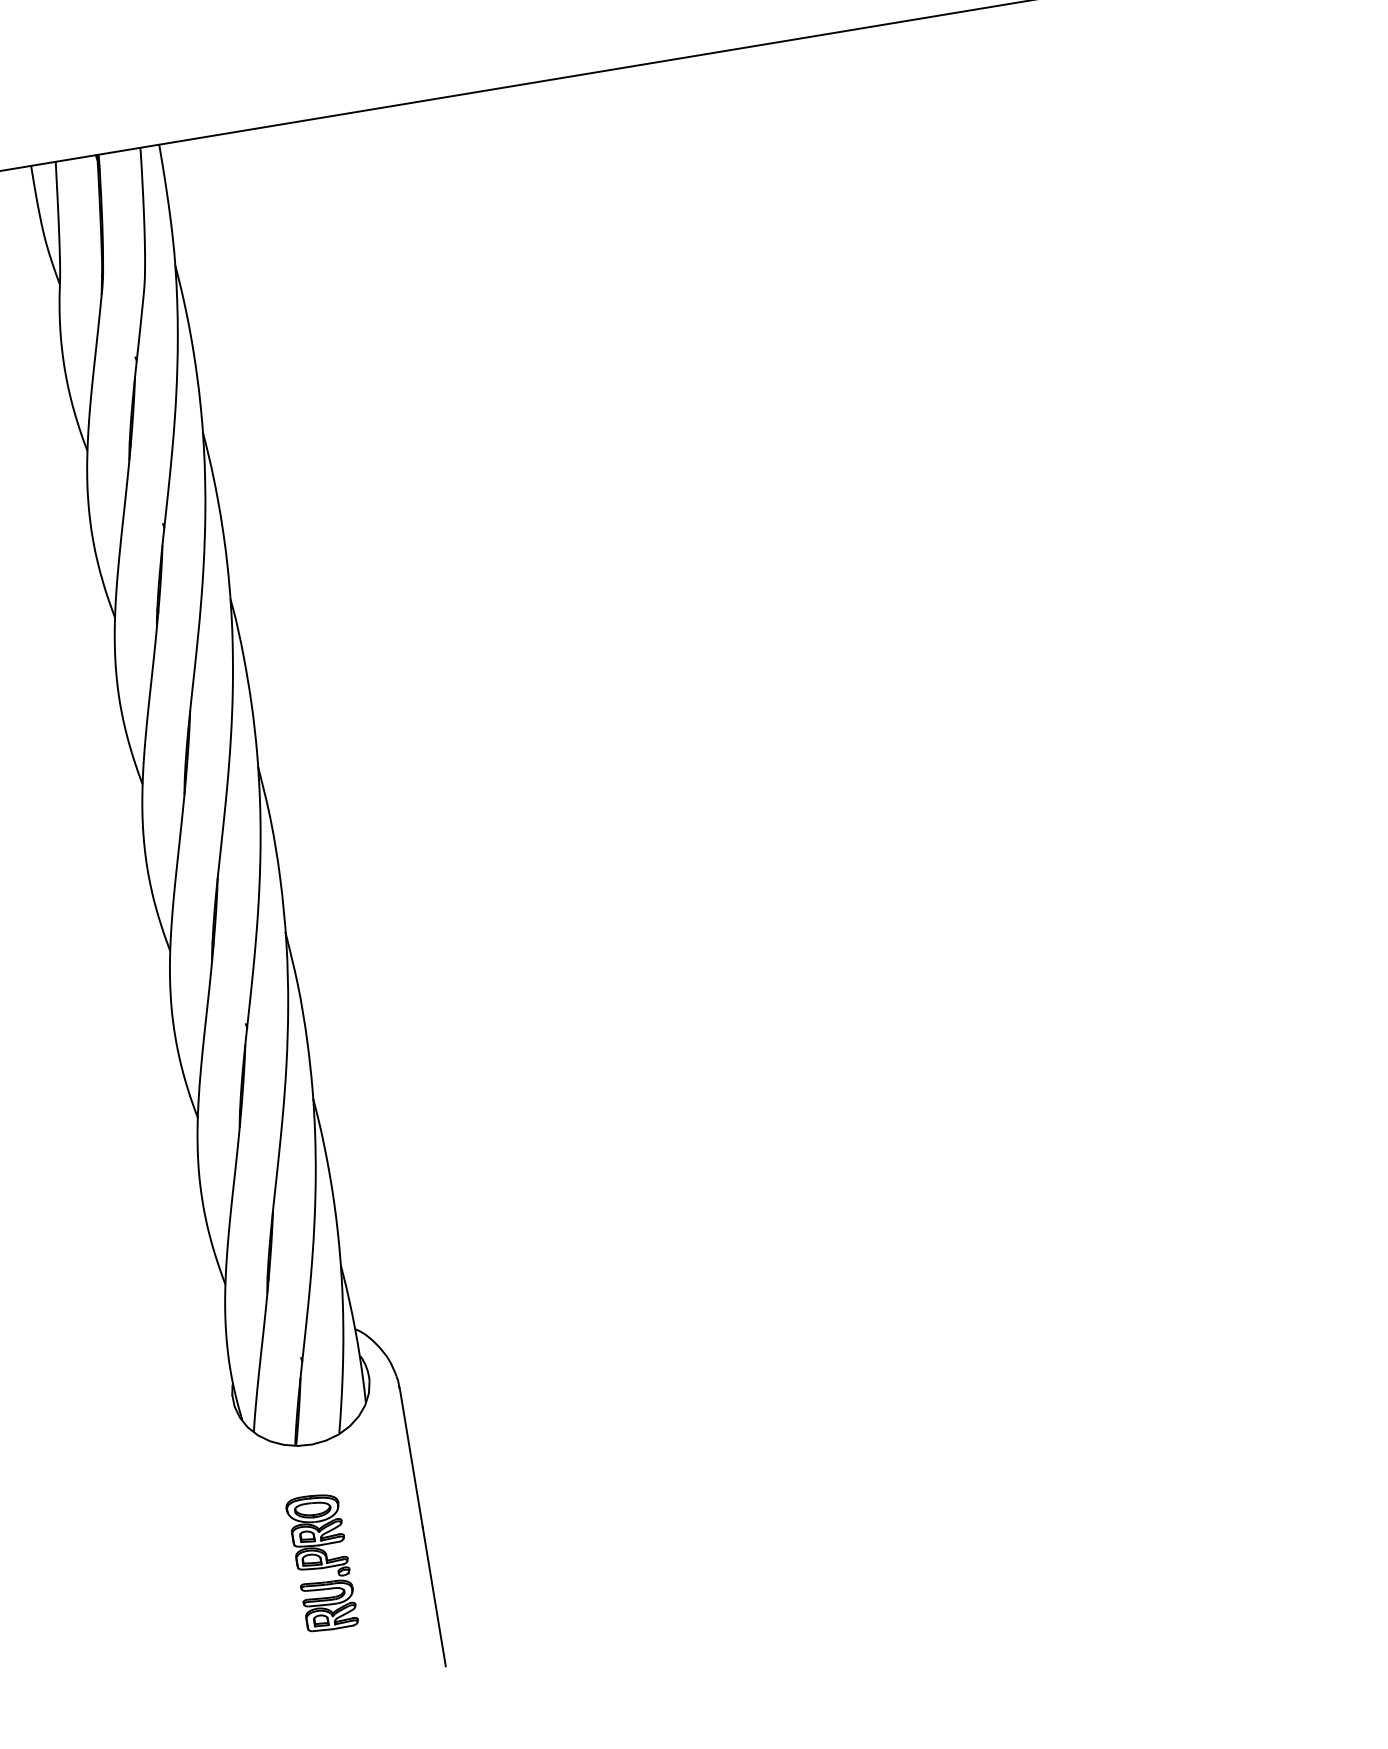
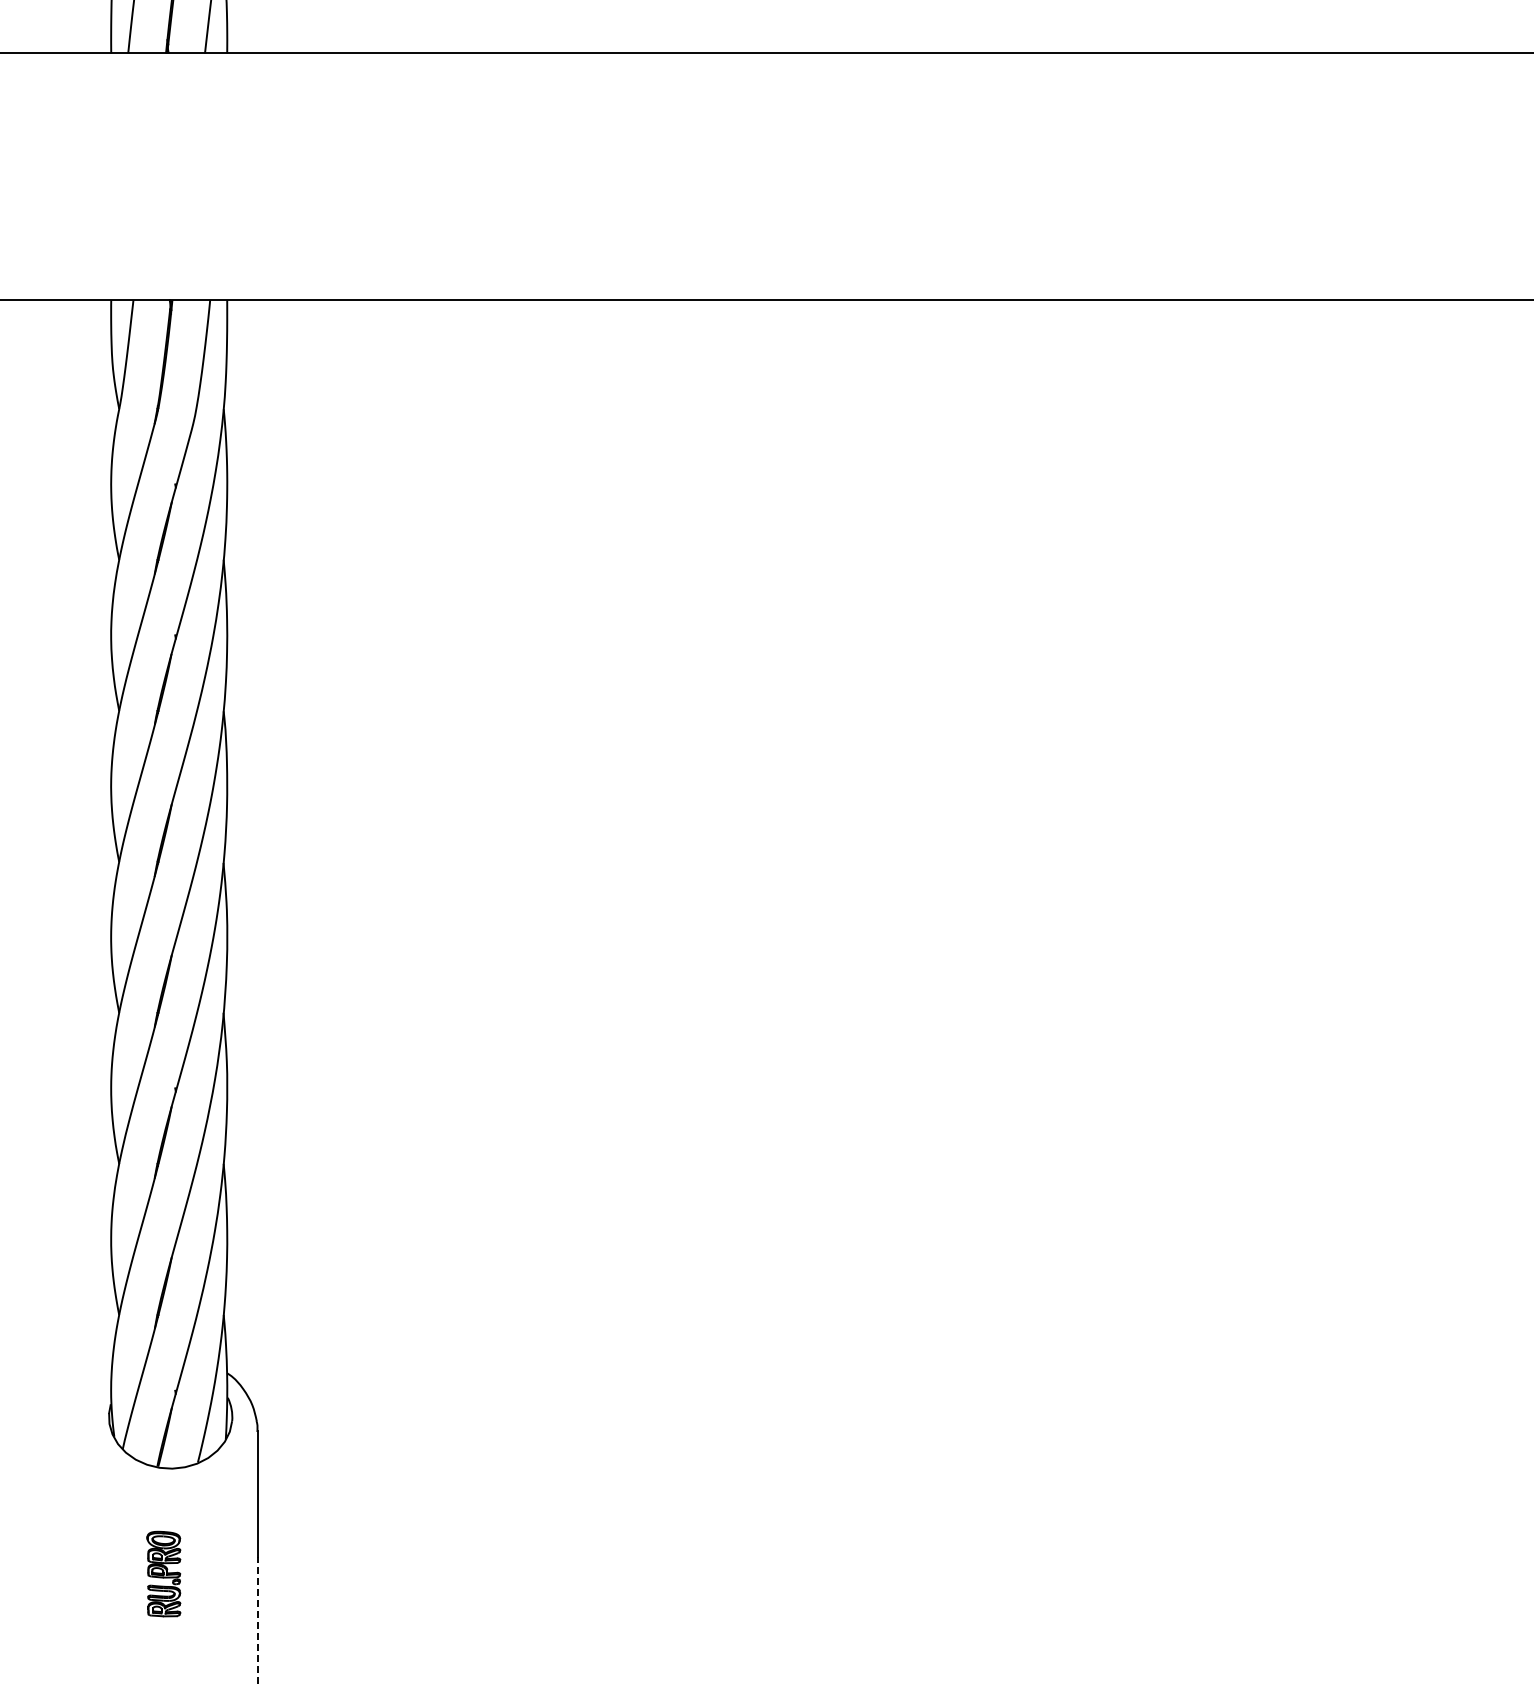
part: (321, 1561) -> (163, 1573), size x0.7
line: (433, 1596) -> (257, 1620), solid -> dashed

